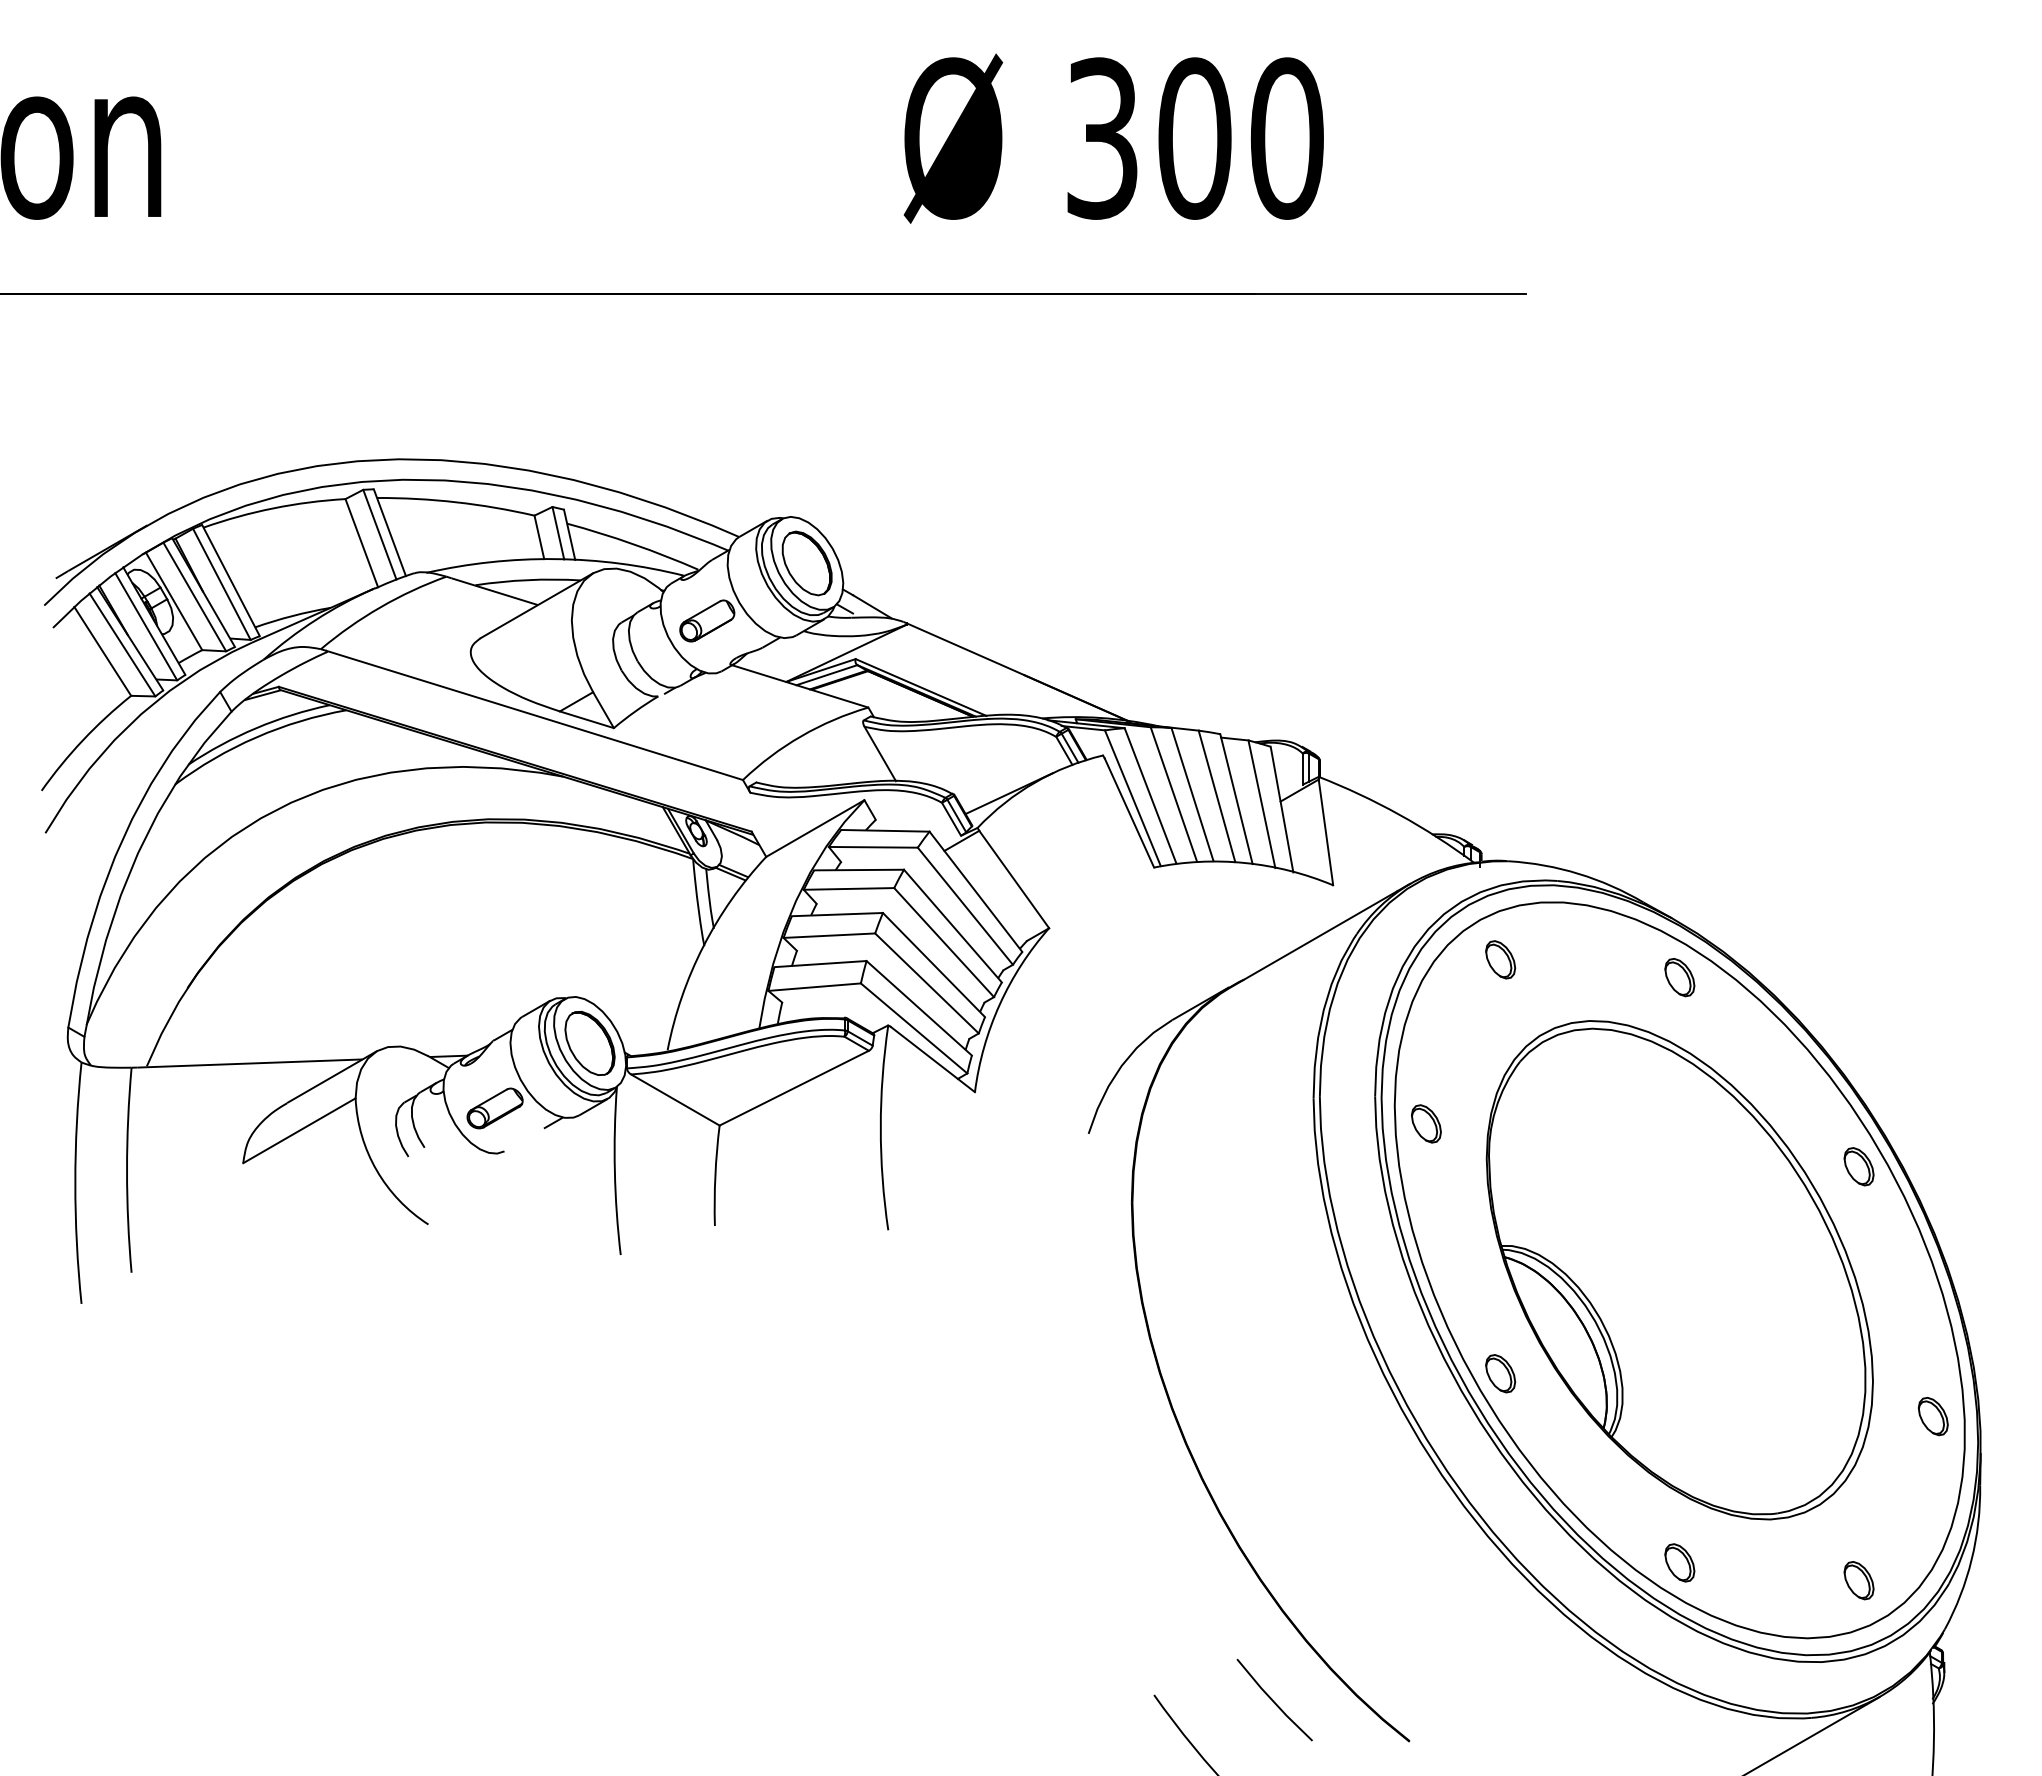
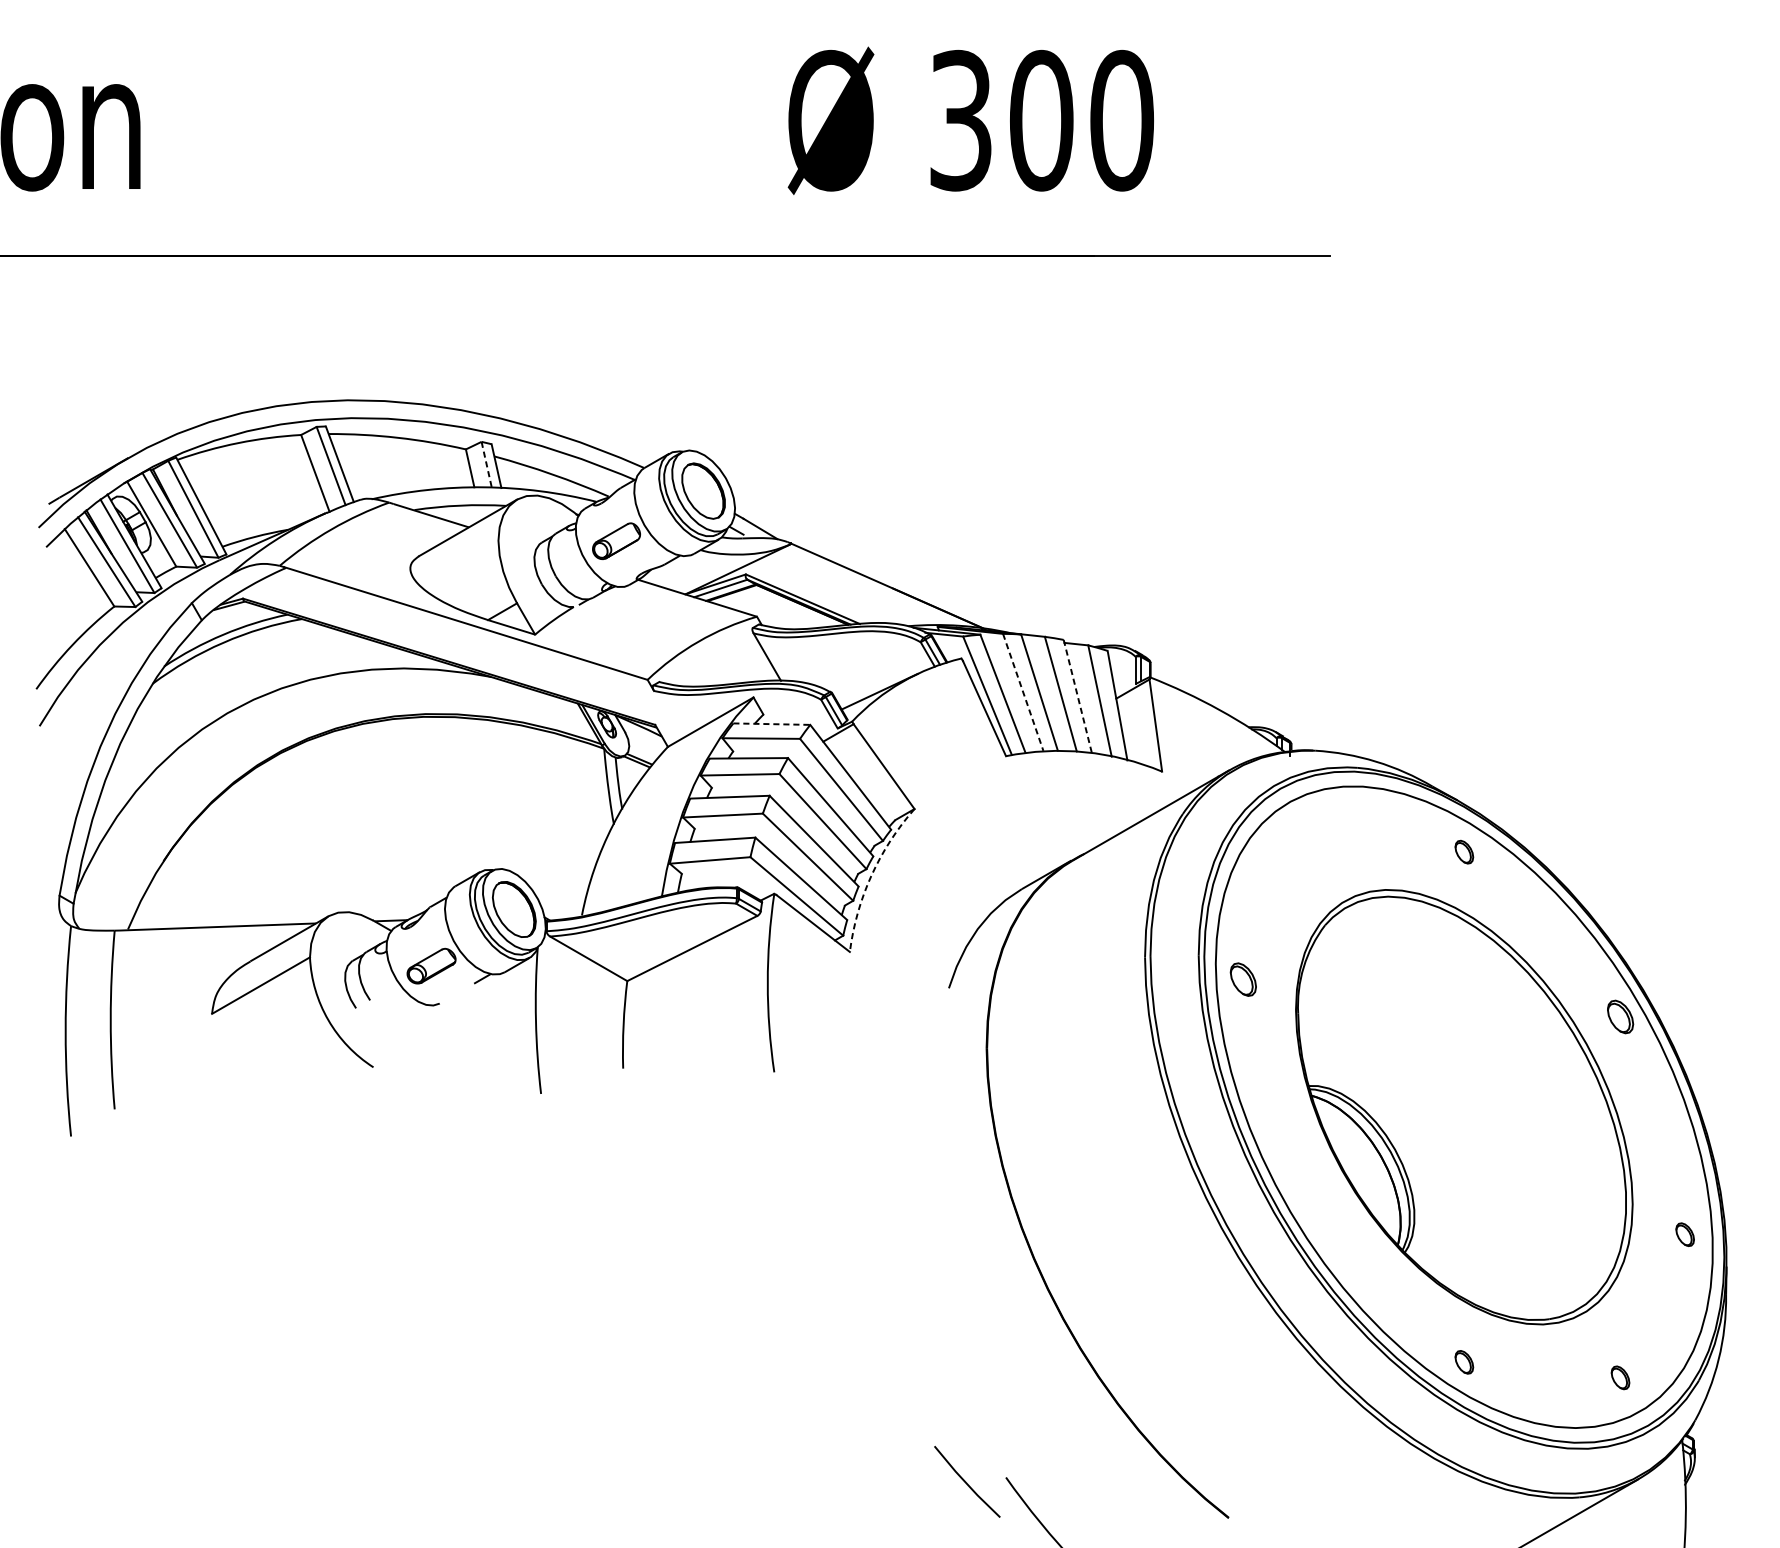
line: (558, 533) -> (486, 464), solid -> dashed
line: (1173, 794) -> (1022, 692), solid -> dashed
line: (1236, 799) -> (1077, 696), solid -> dashed
line: (885, 830) -> (771, 723), solid -> dashed
part: (1500, 959) -> (1307, 836), removed
part: (1679, 977) -> (1464, 852), size x0.7
arc: (999, 1004) -> (871, 875), solid -> dashed
part: (1500, 1373) -> (1307, 1197), removed
part: (1932, 1416) -> (1684, 1234), size x0.7
part: (1679, 1562) -> (1464, 1361), size x0.7
part: (1858, 1580) -> (1620, 1377), size x0.7
line: (1273, 1700) -> (966, 1482), moved

